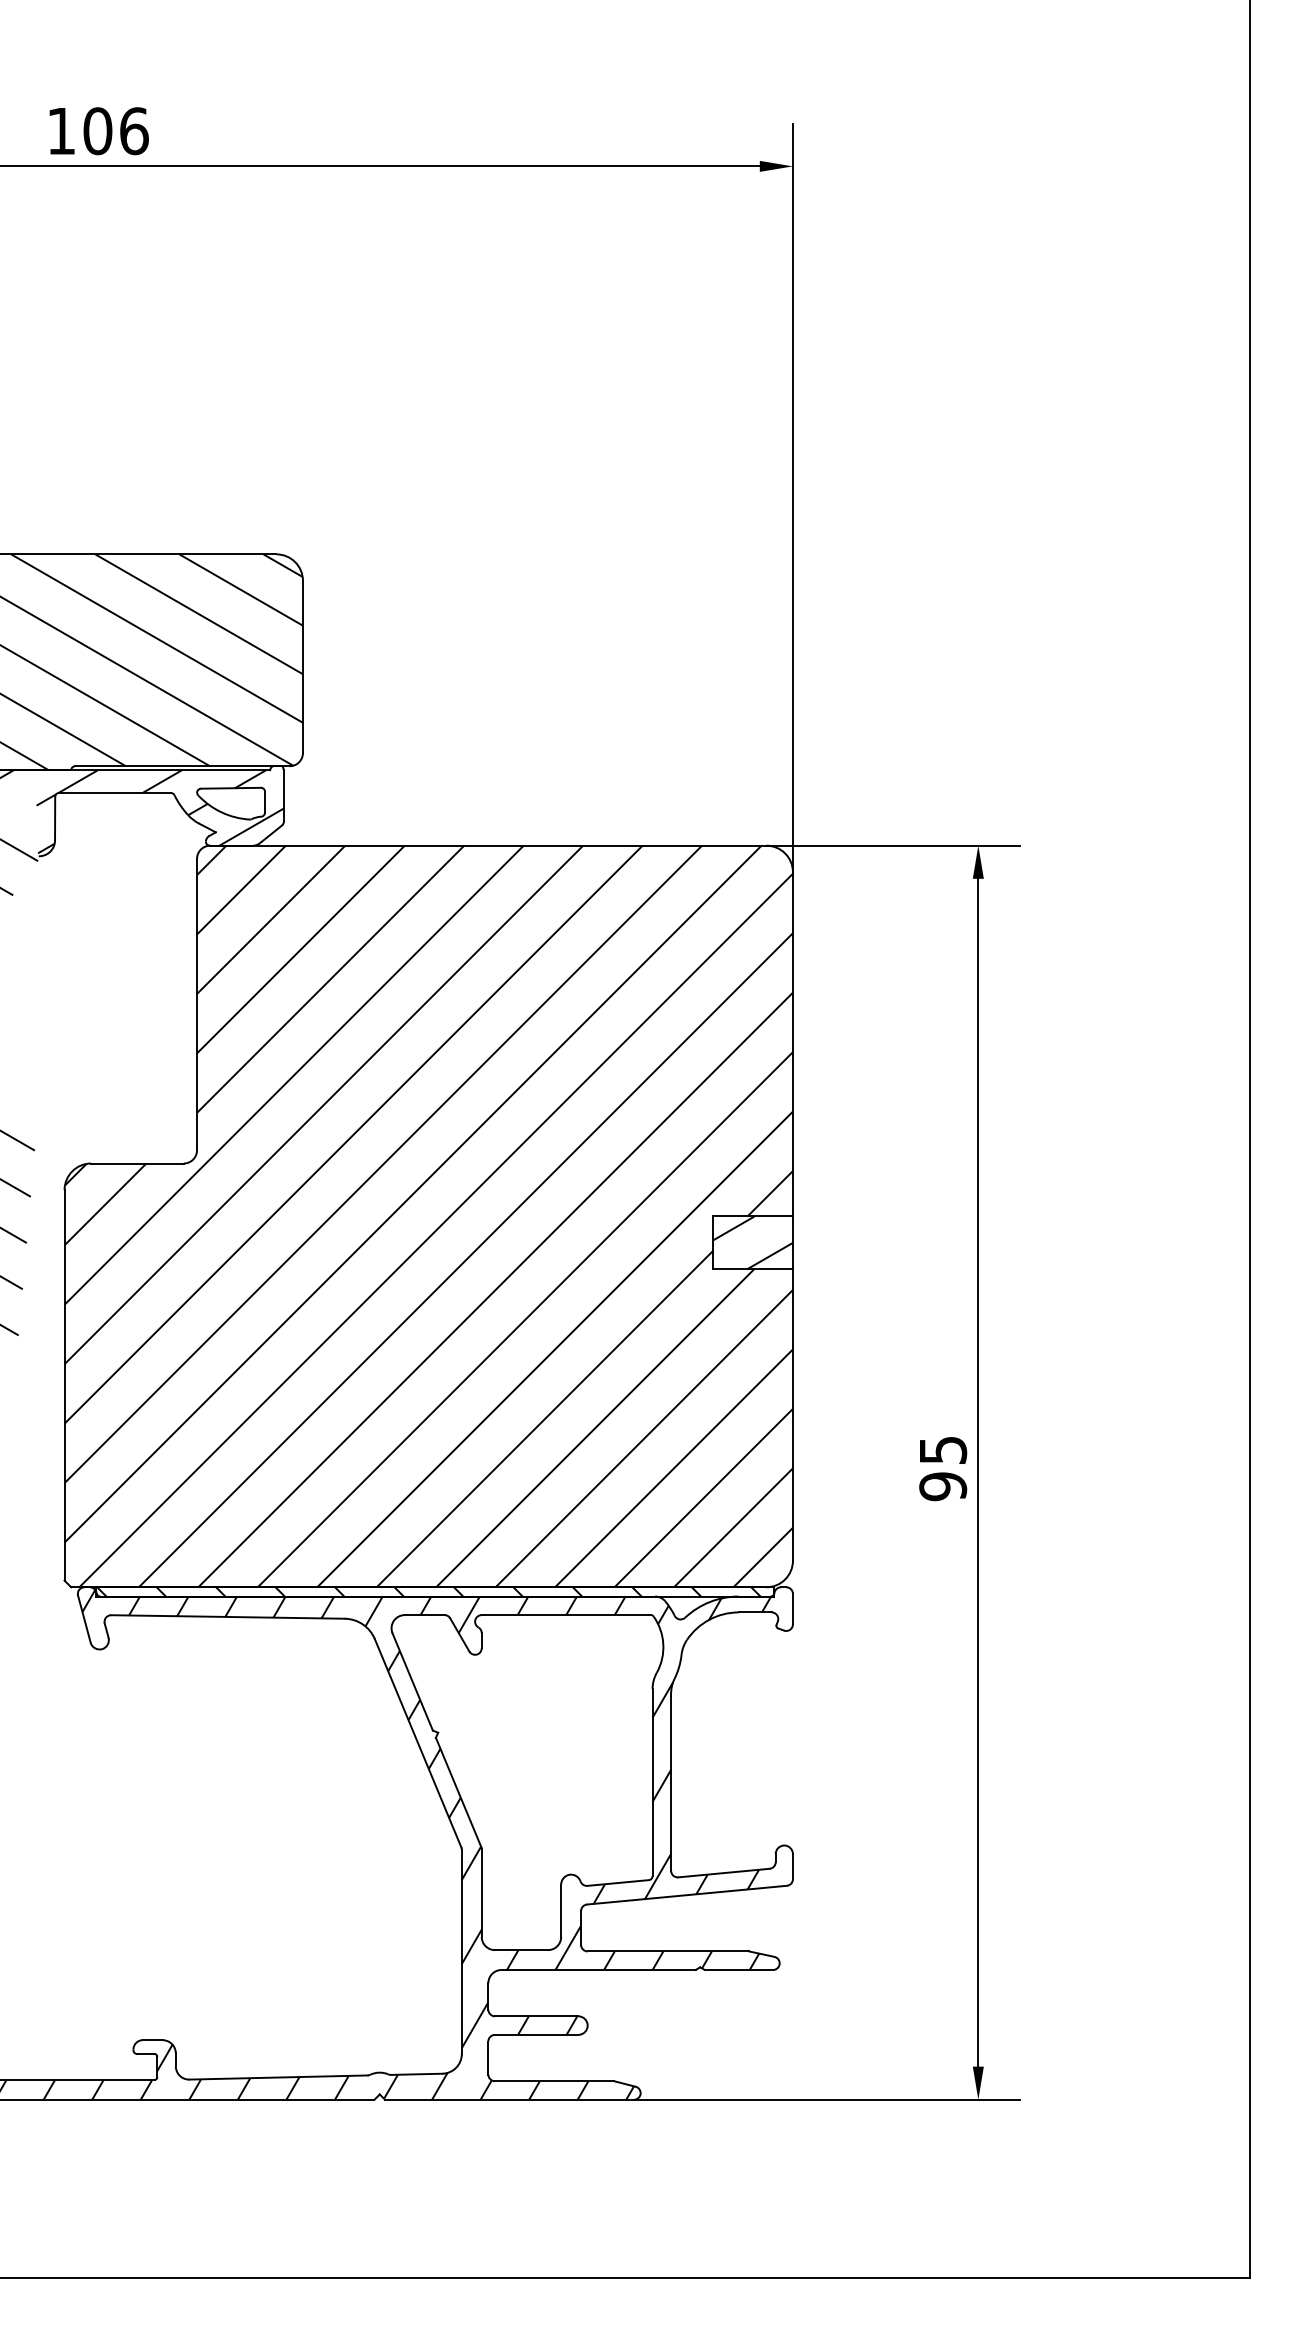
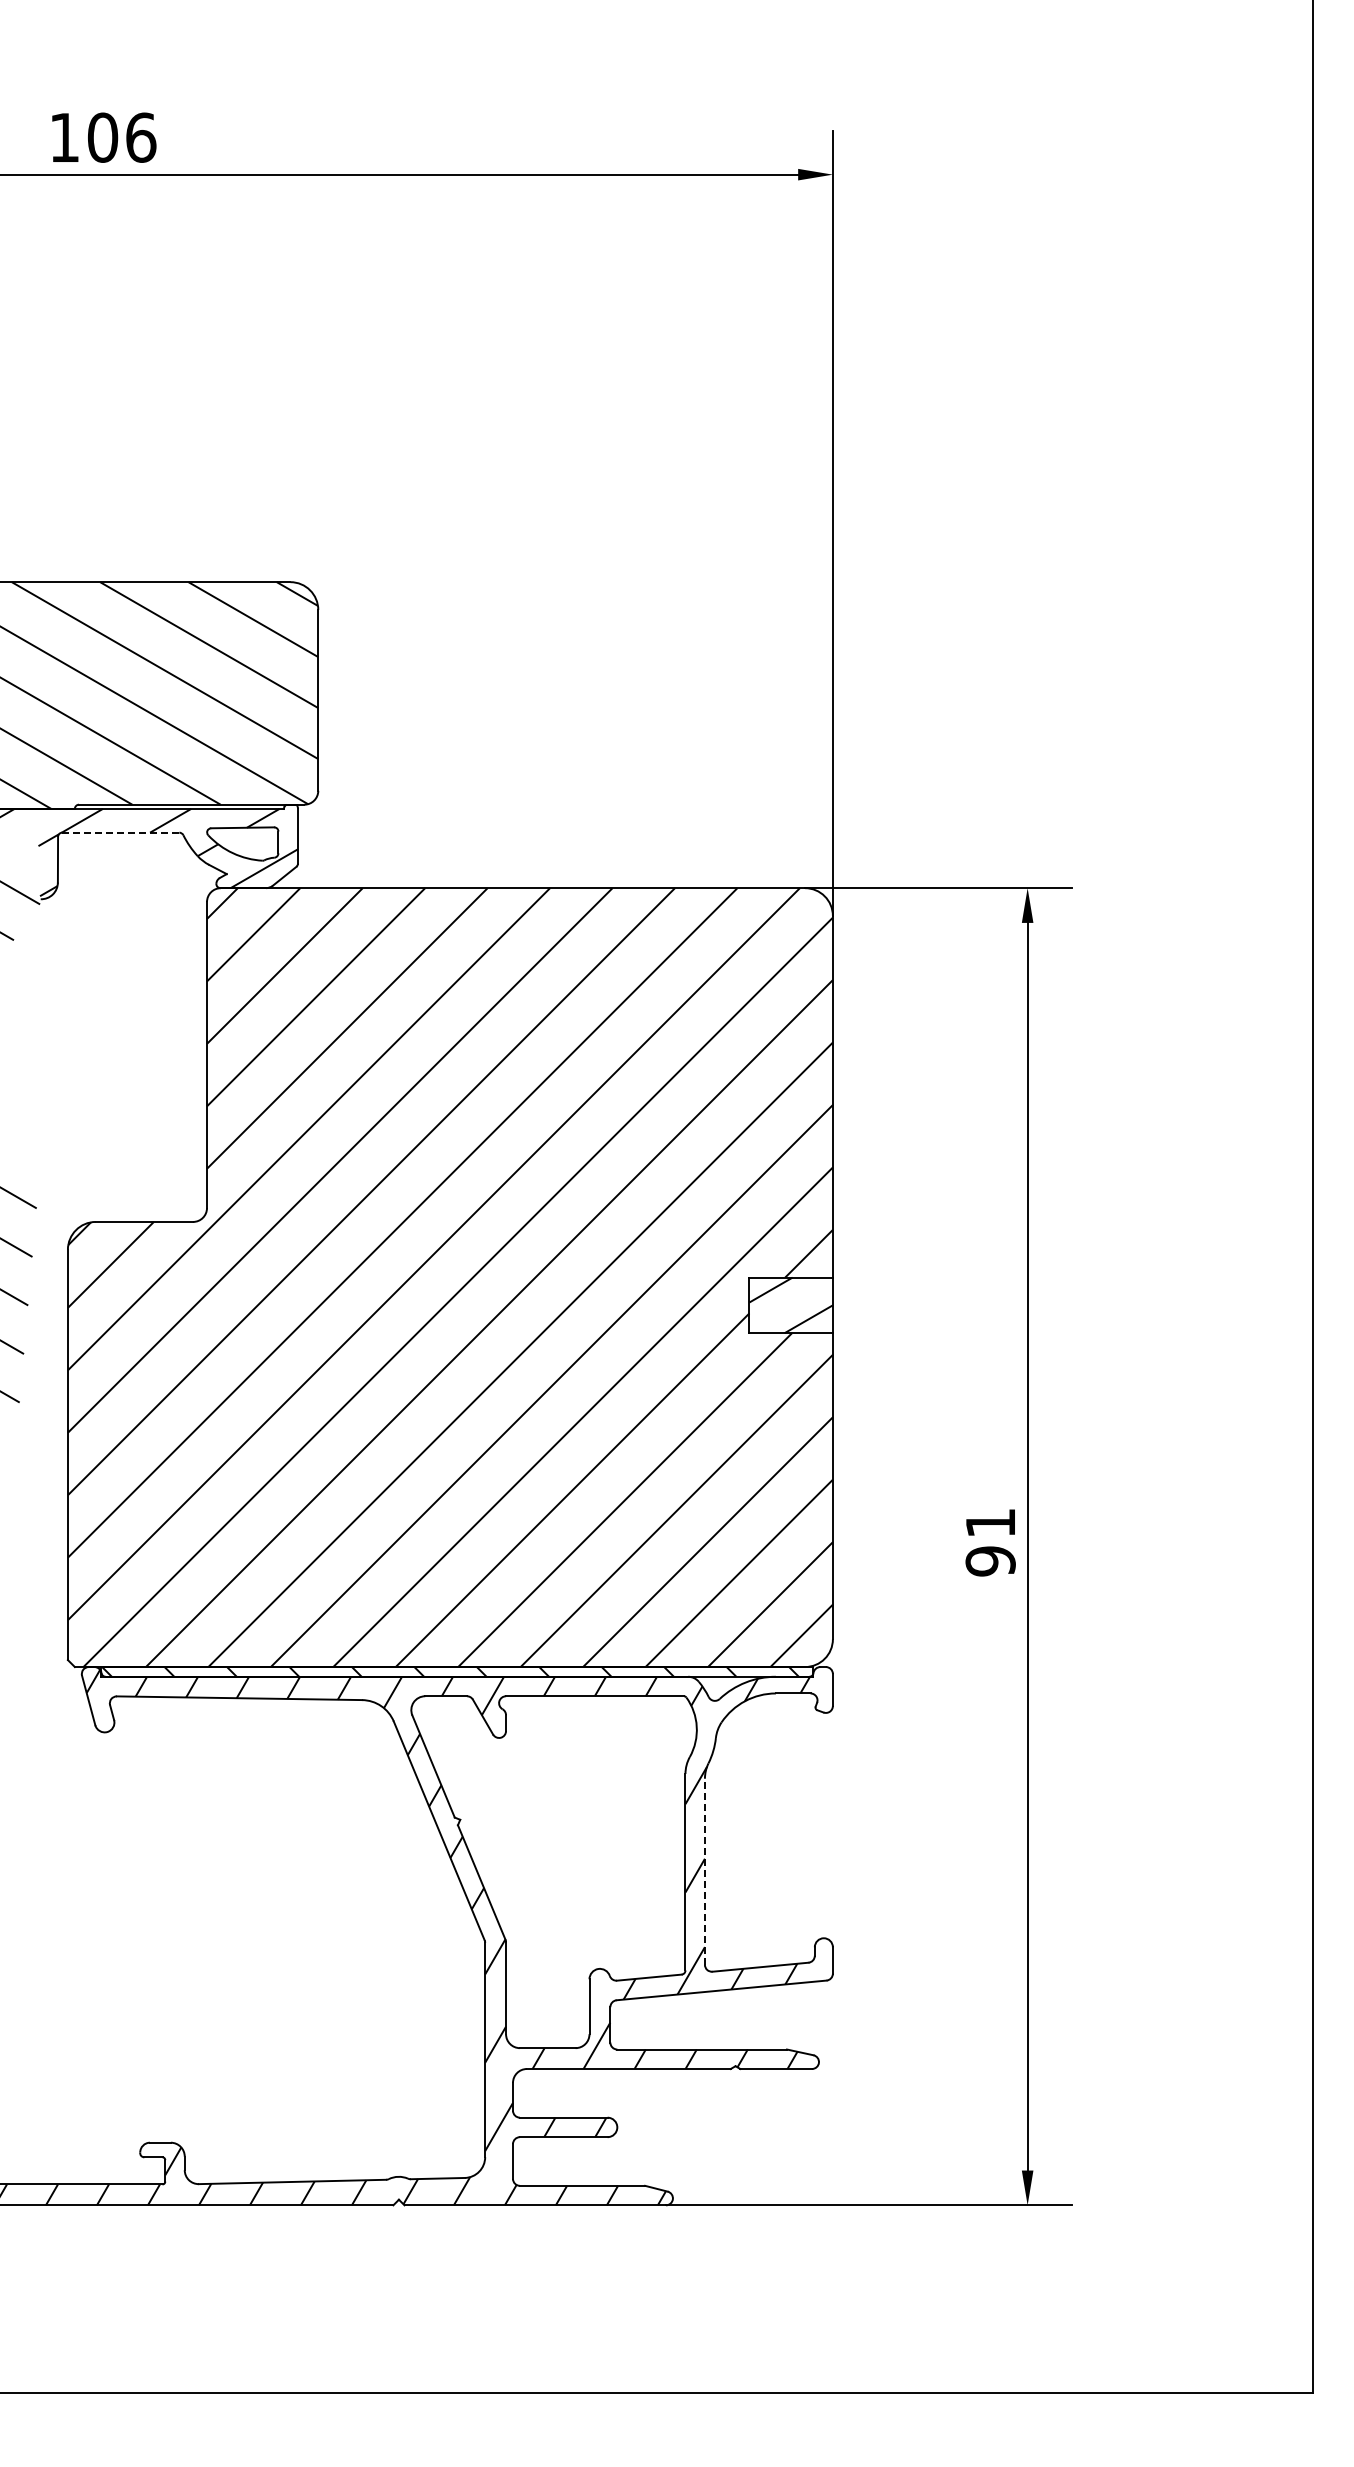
line: (114, 792) -> (120, 832), solid -> dashed
text: (942, 1450) -> (990, 1523), 95 -> 91
line: (670, 1781) -> (704, 1871), solid -> dashed

